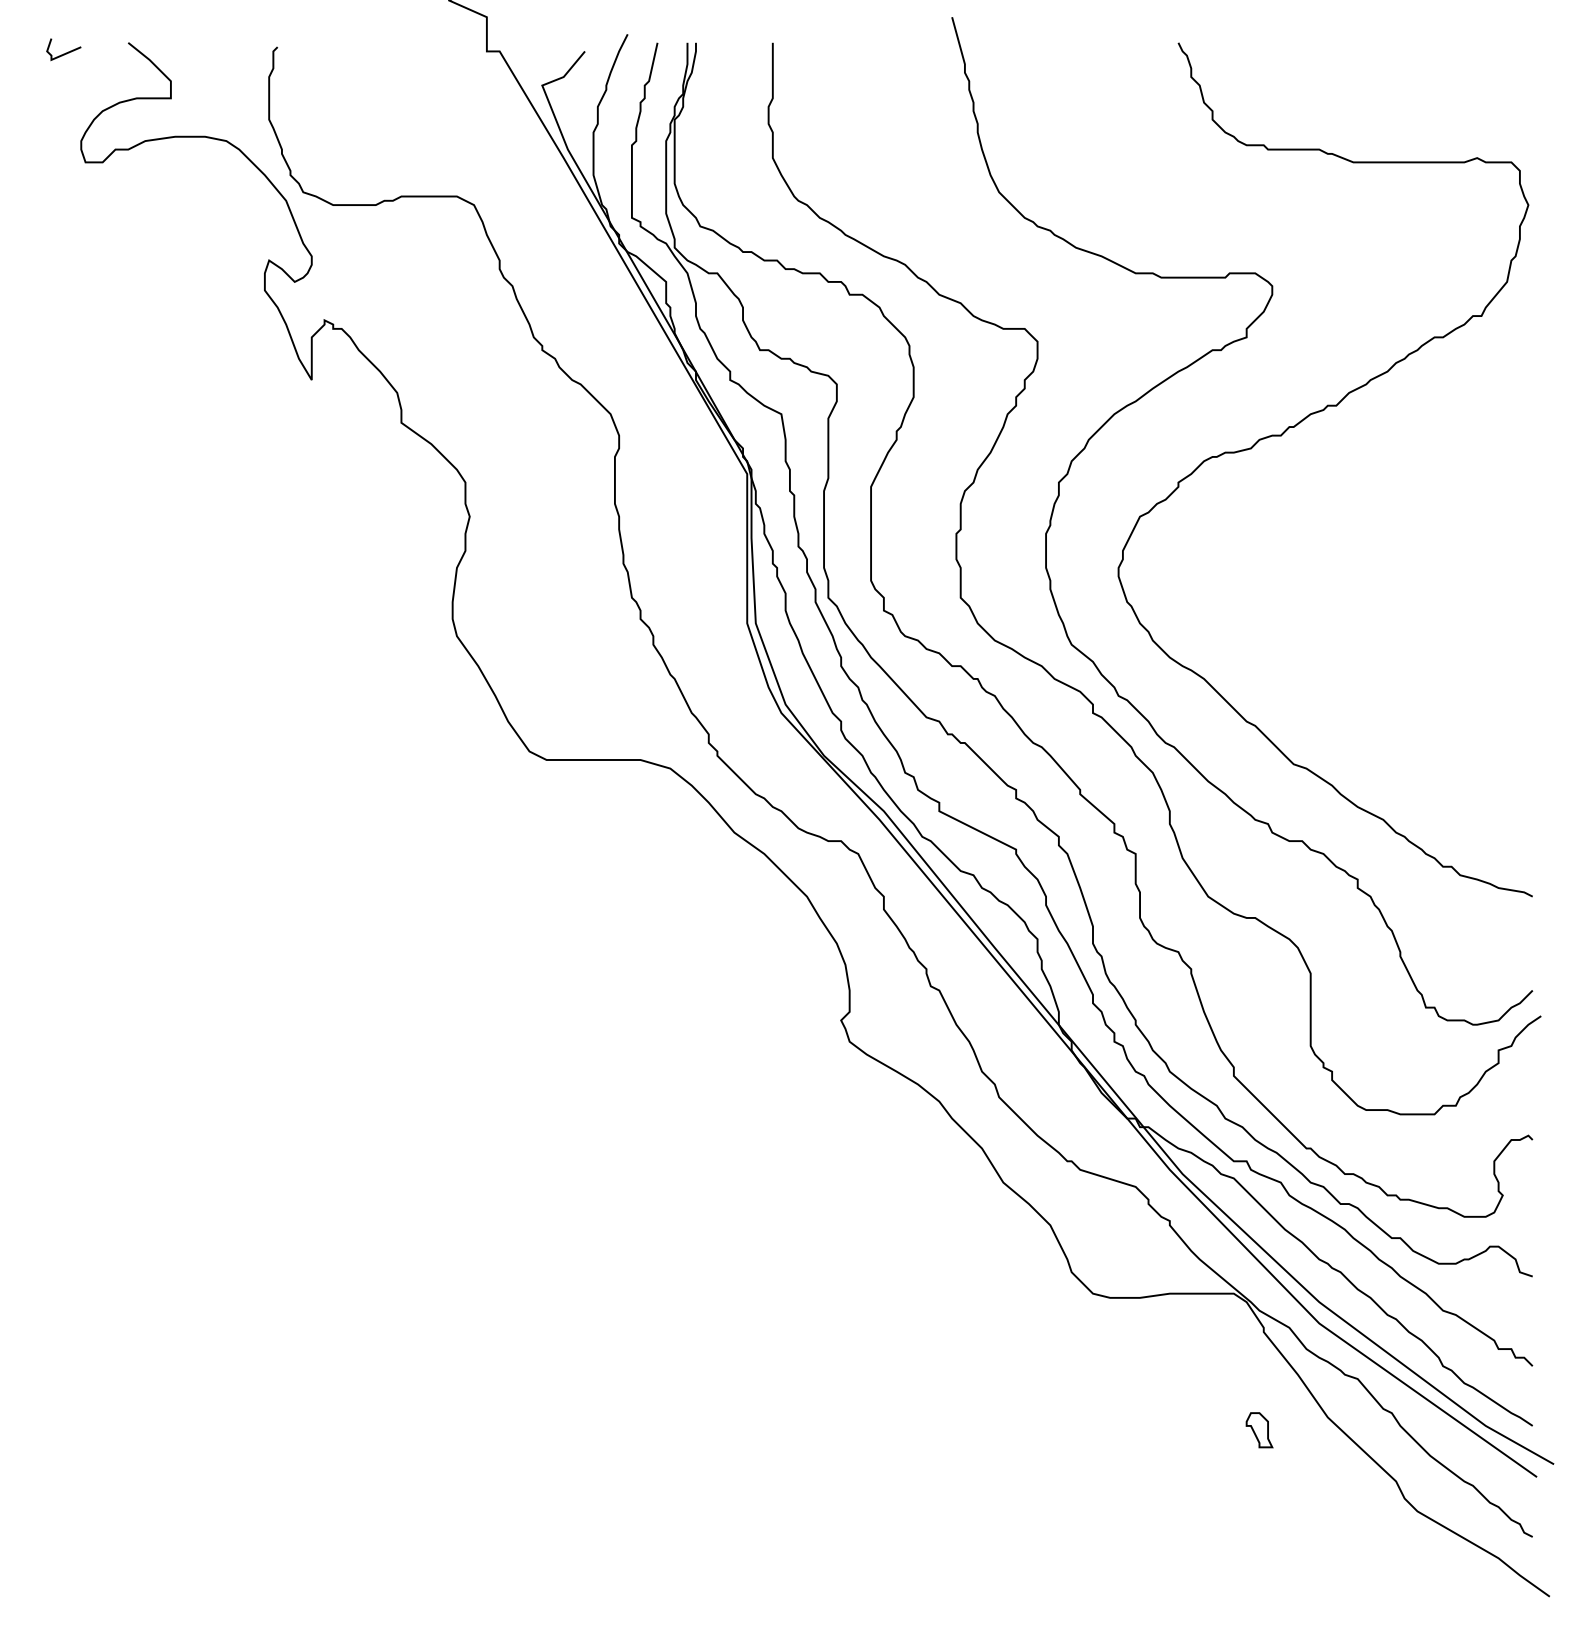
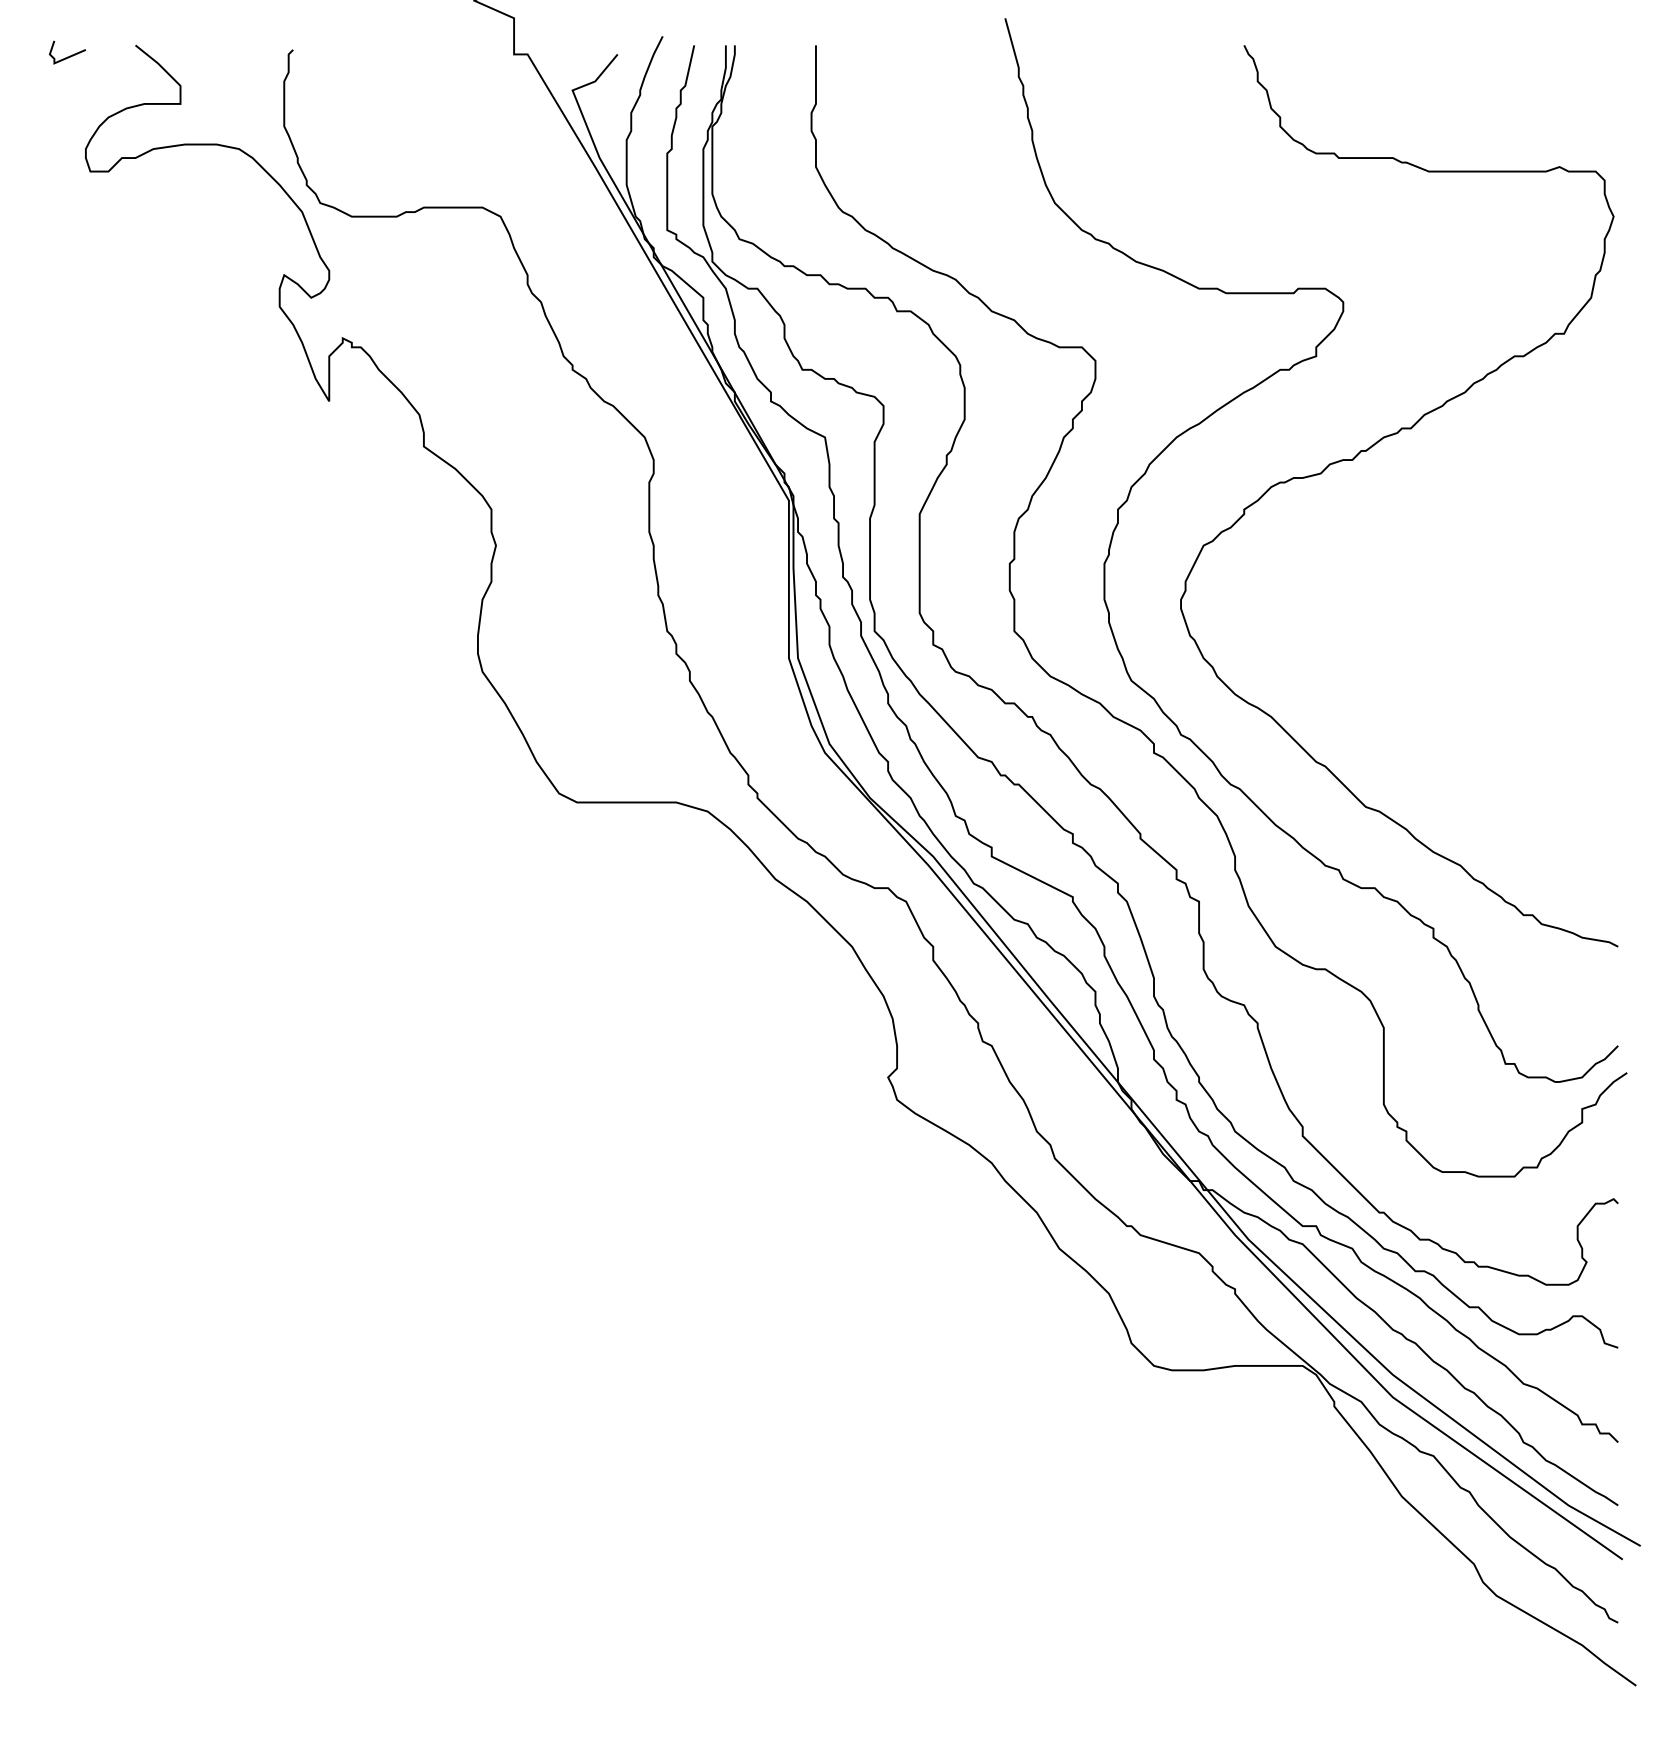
part: (1259, 1429) -> (1329, 1509), removed

